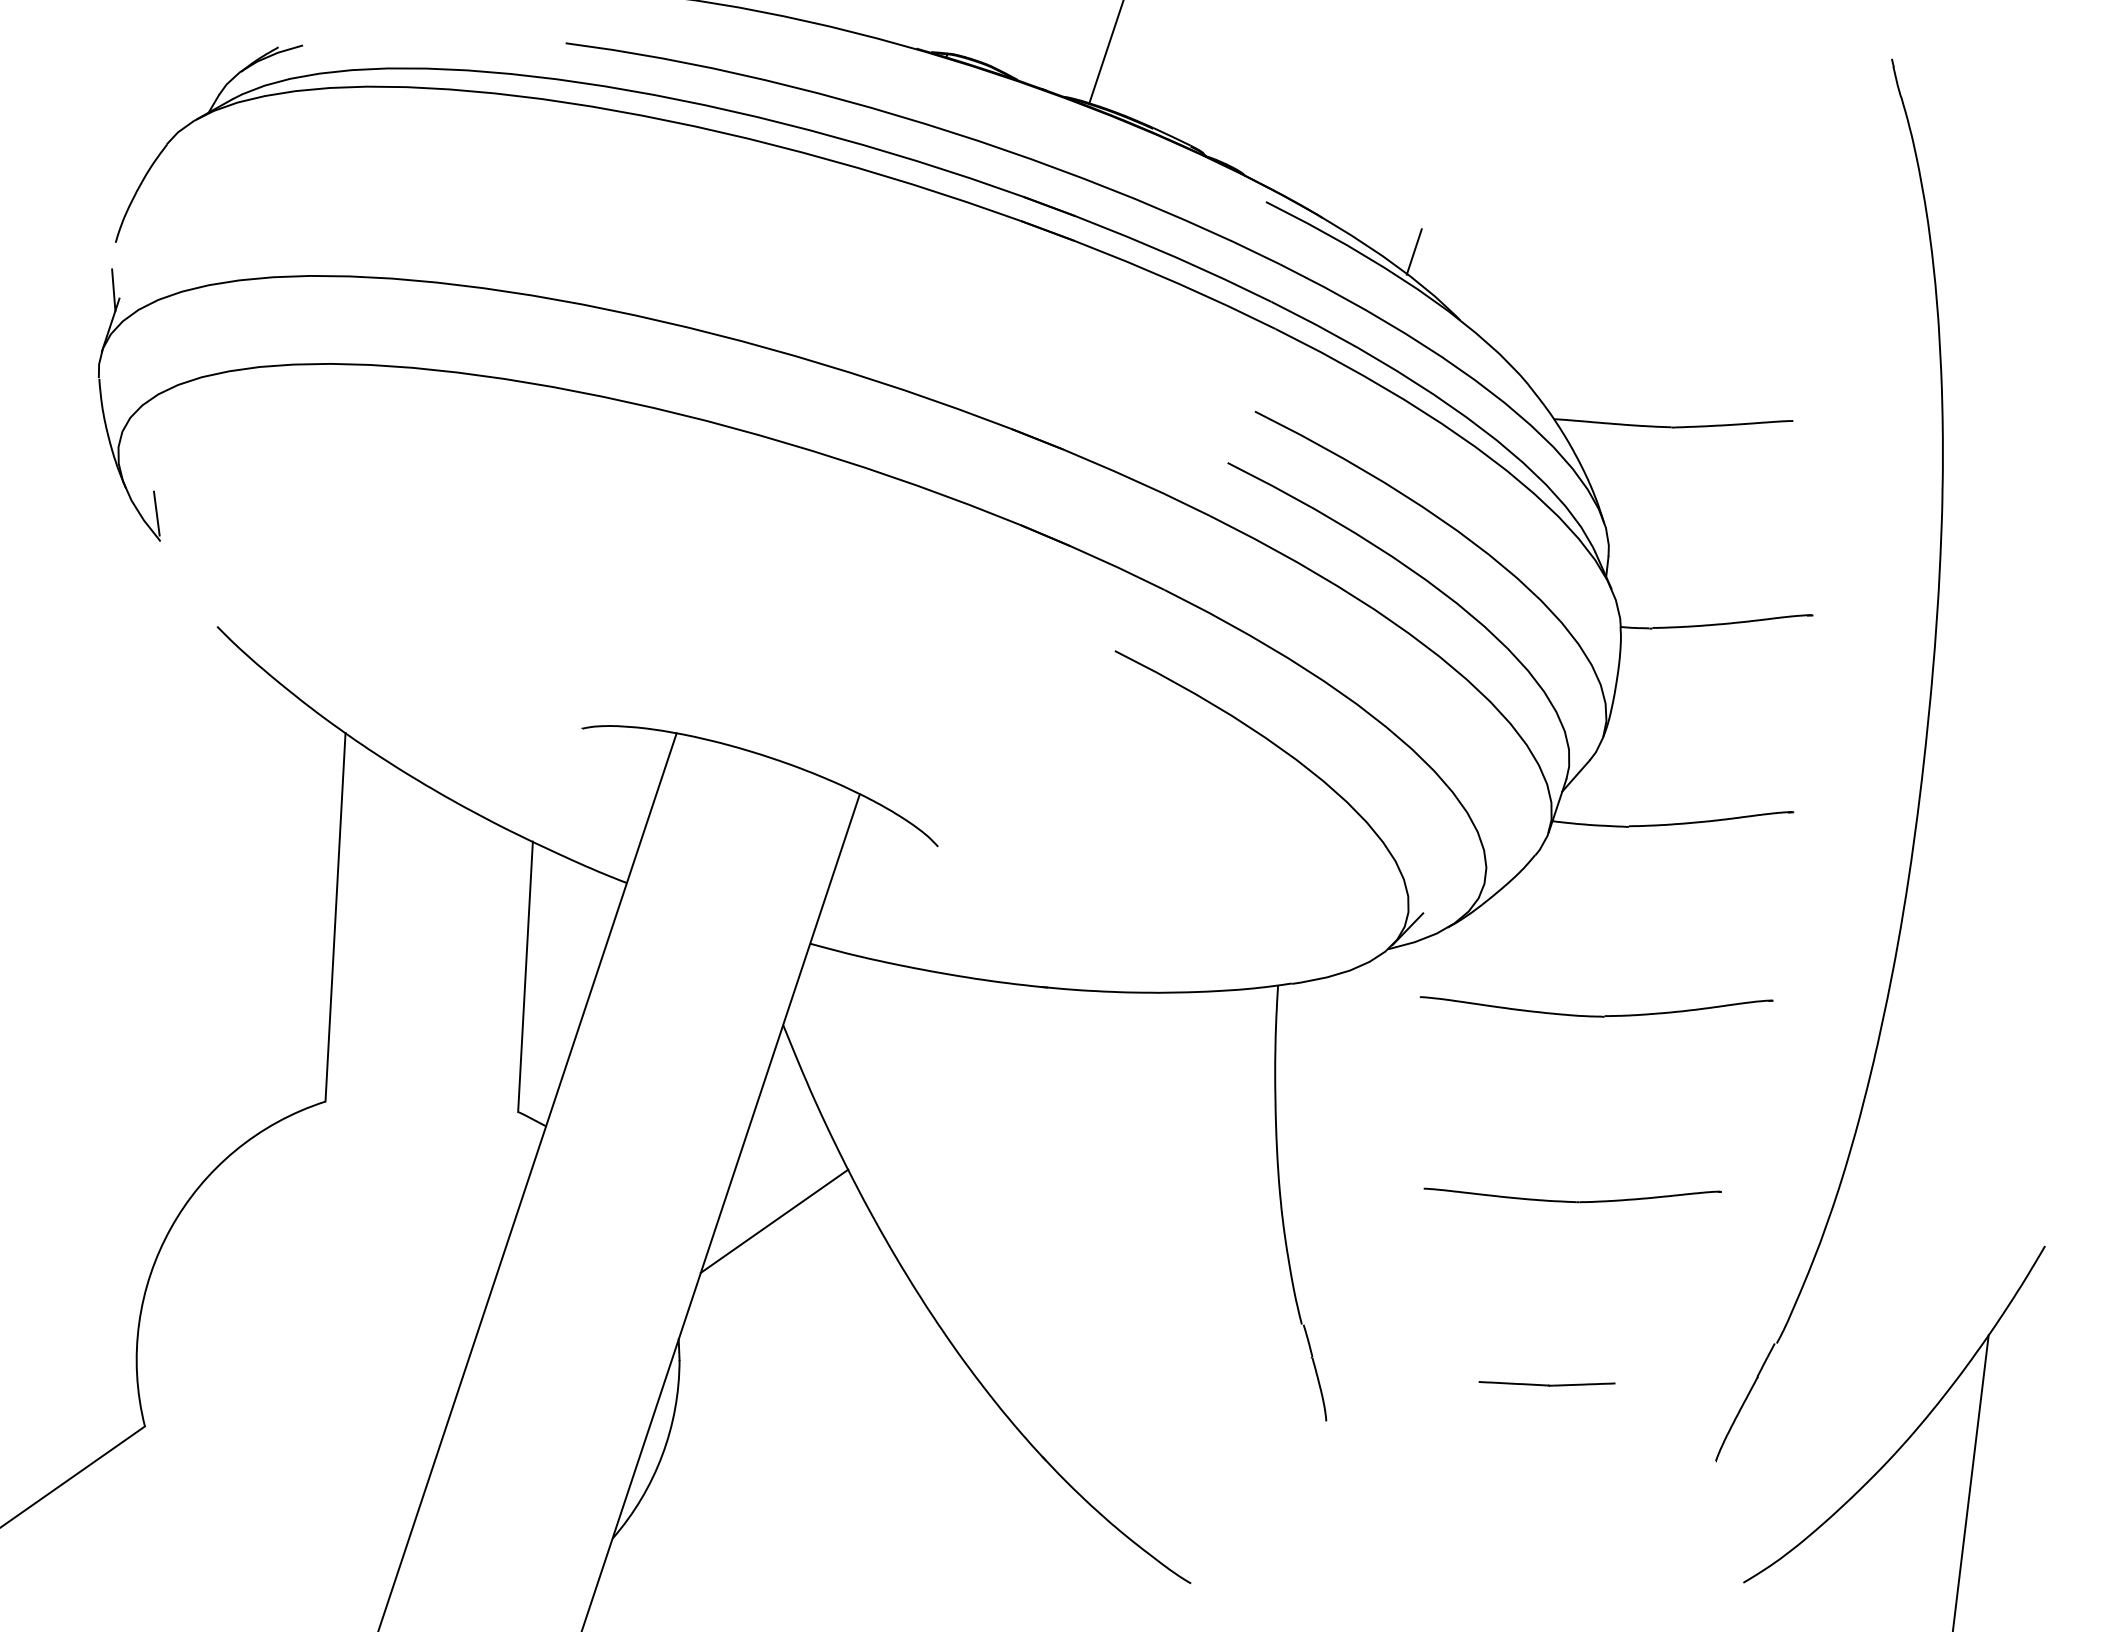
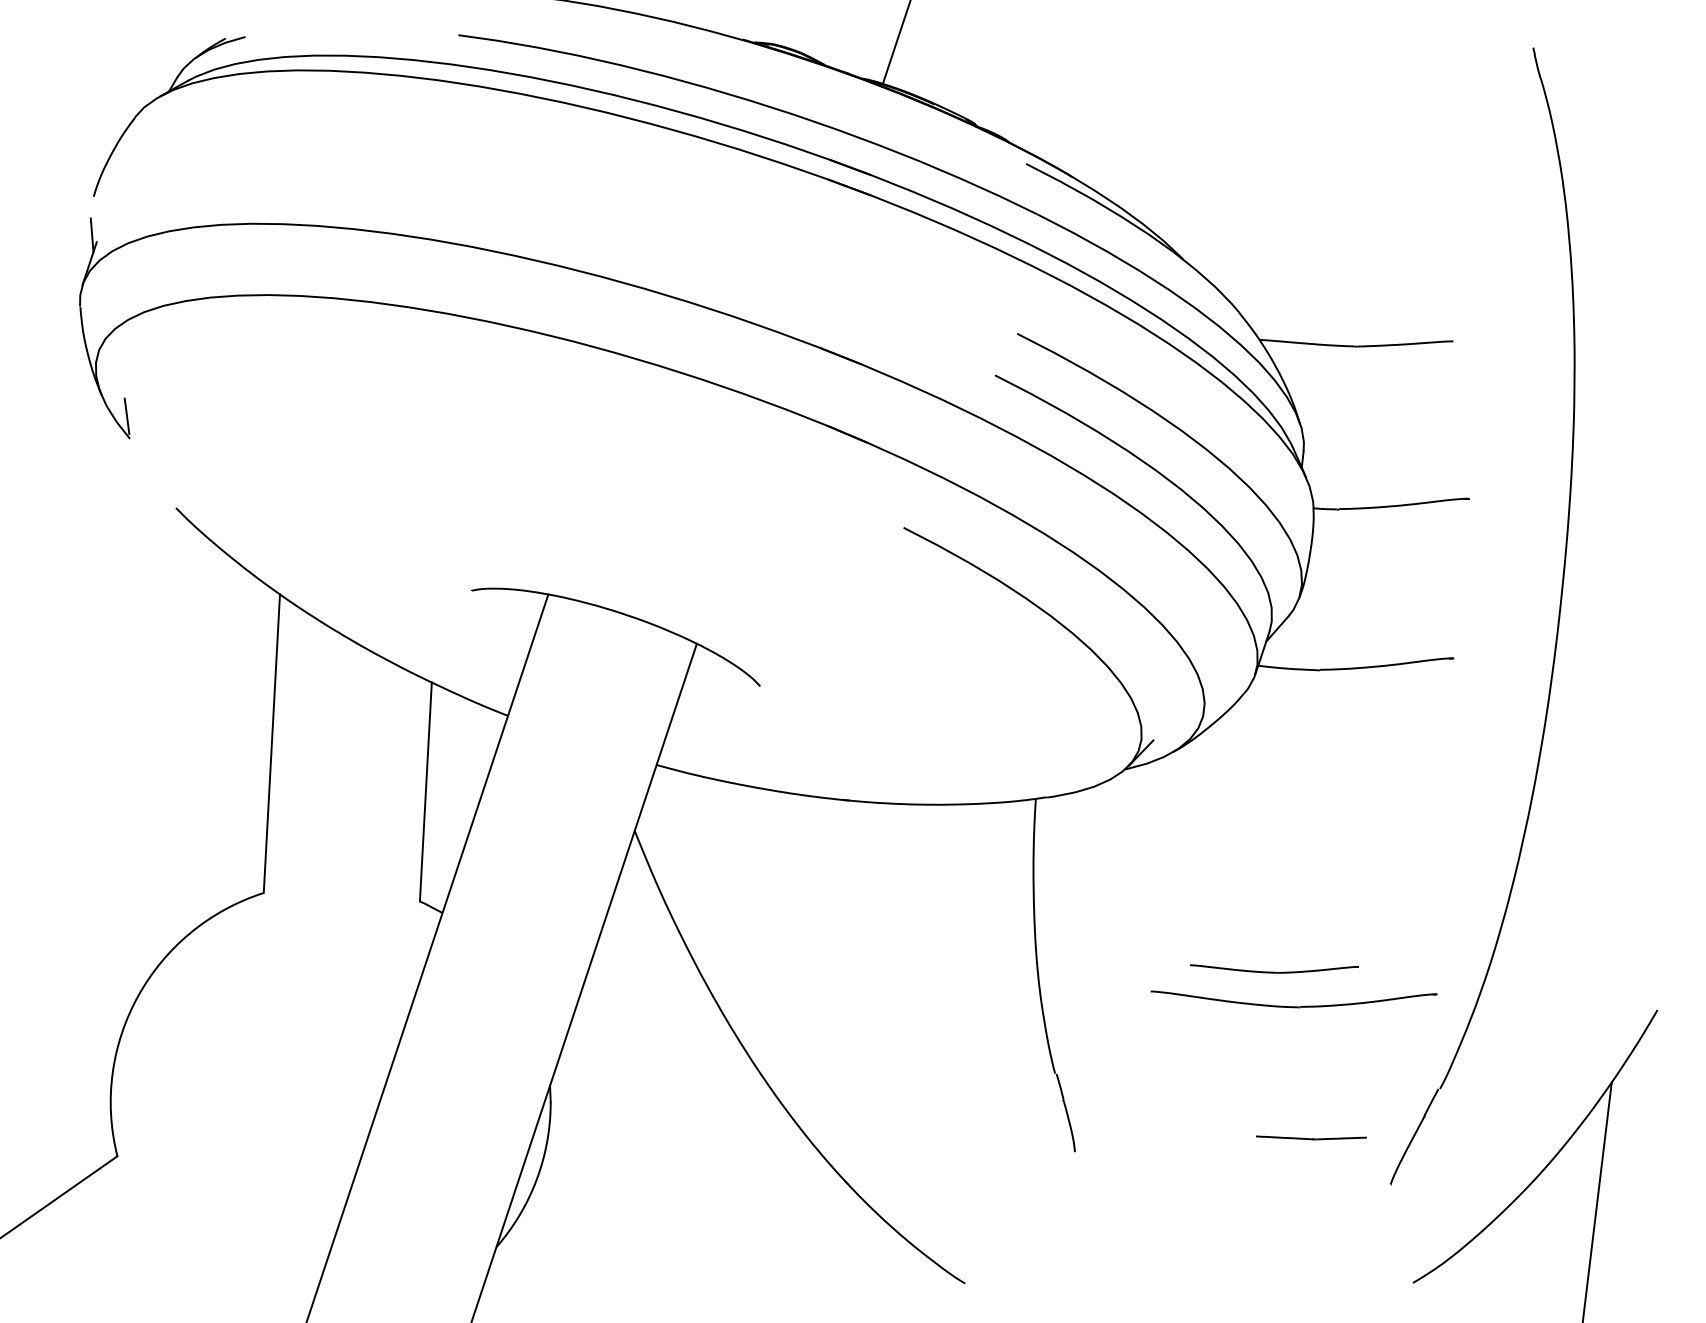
line: (1413, 251) -> (1145, 203), removed
part: (1596, 1015) -> (1293, 1006), moved
part: (1572, 1195) -> (1274, 969), size x0.7
line: (774, 1220) -> (627, 989), removed
part: (1546, 1383) -> (1310, 1137), moved

